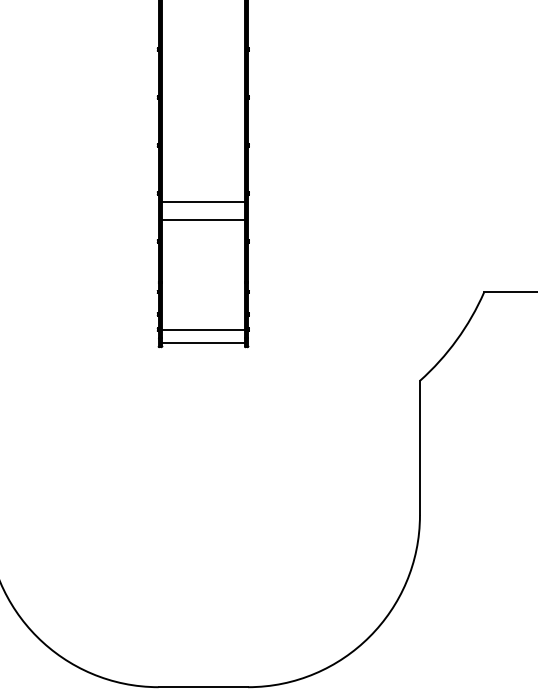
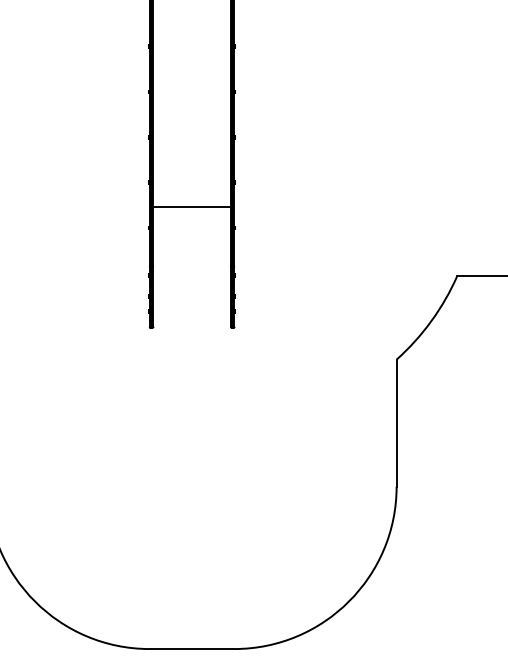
line: (202, 201) -> (191, 190), removed
line: (202, 330) -> (191, 312), removed
line: (202, 343) -> (191, 324), removed

